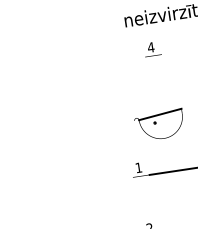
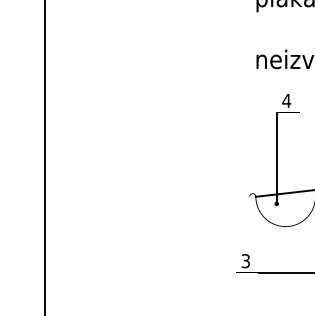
line: (149, 89) -> (276, 157), added
text: (138, 168) -> (245, 261), 1 -> 3

